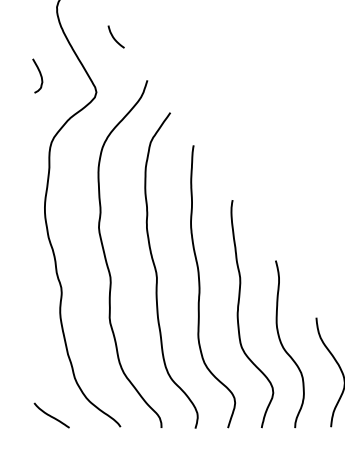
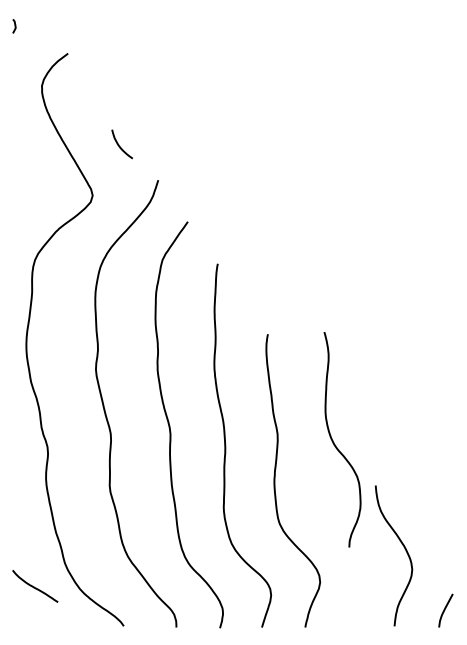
curve: (114, 37) -> (119, 144), moved
curve: (40, 75) -> (20, 174), removed
curve: (285, 348) -> (336, 445), moved
curve: (51, 415) -> (34, 586), moved

